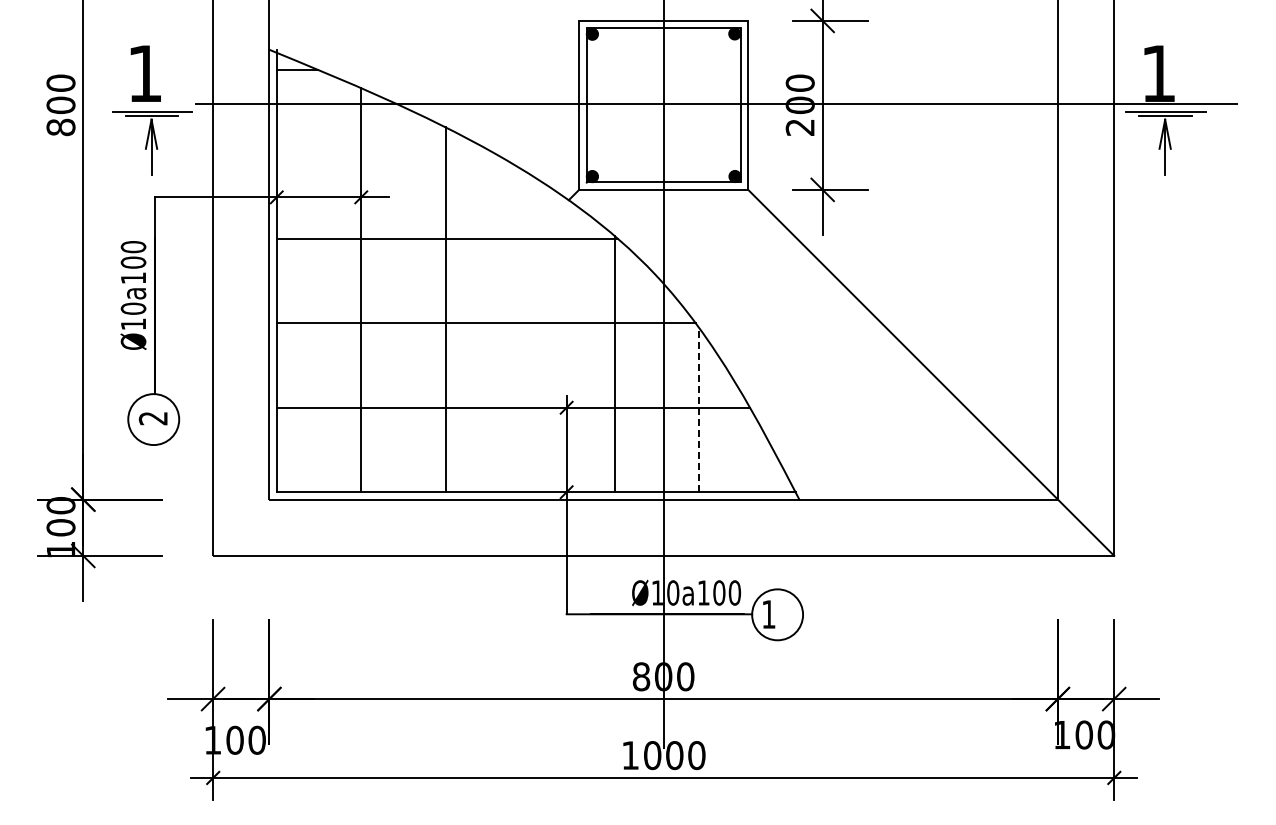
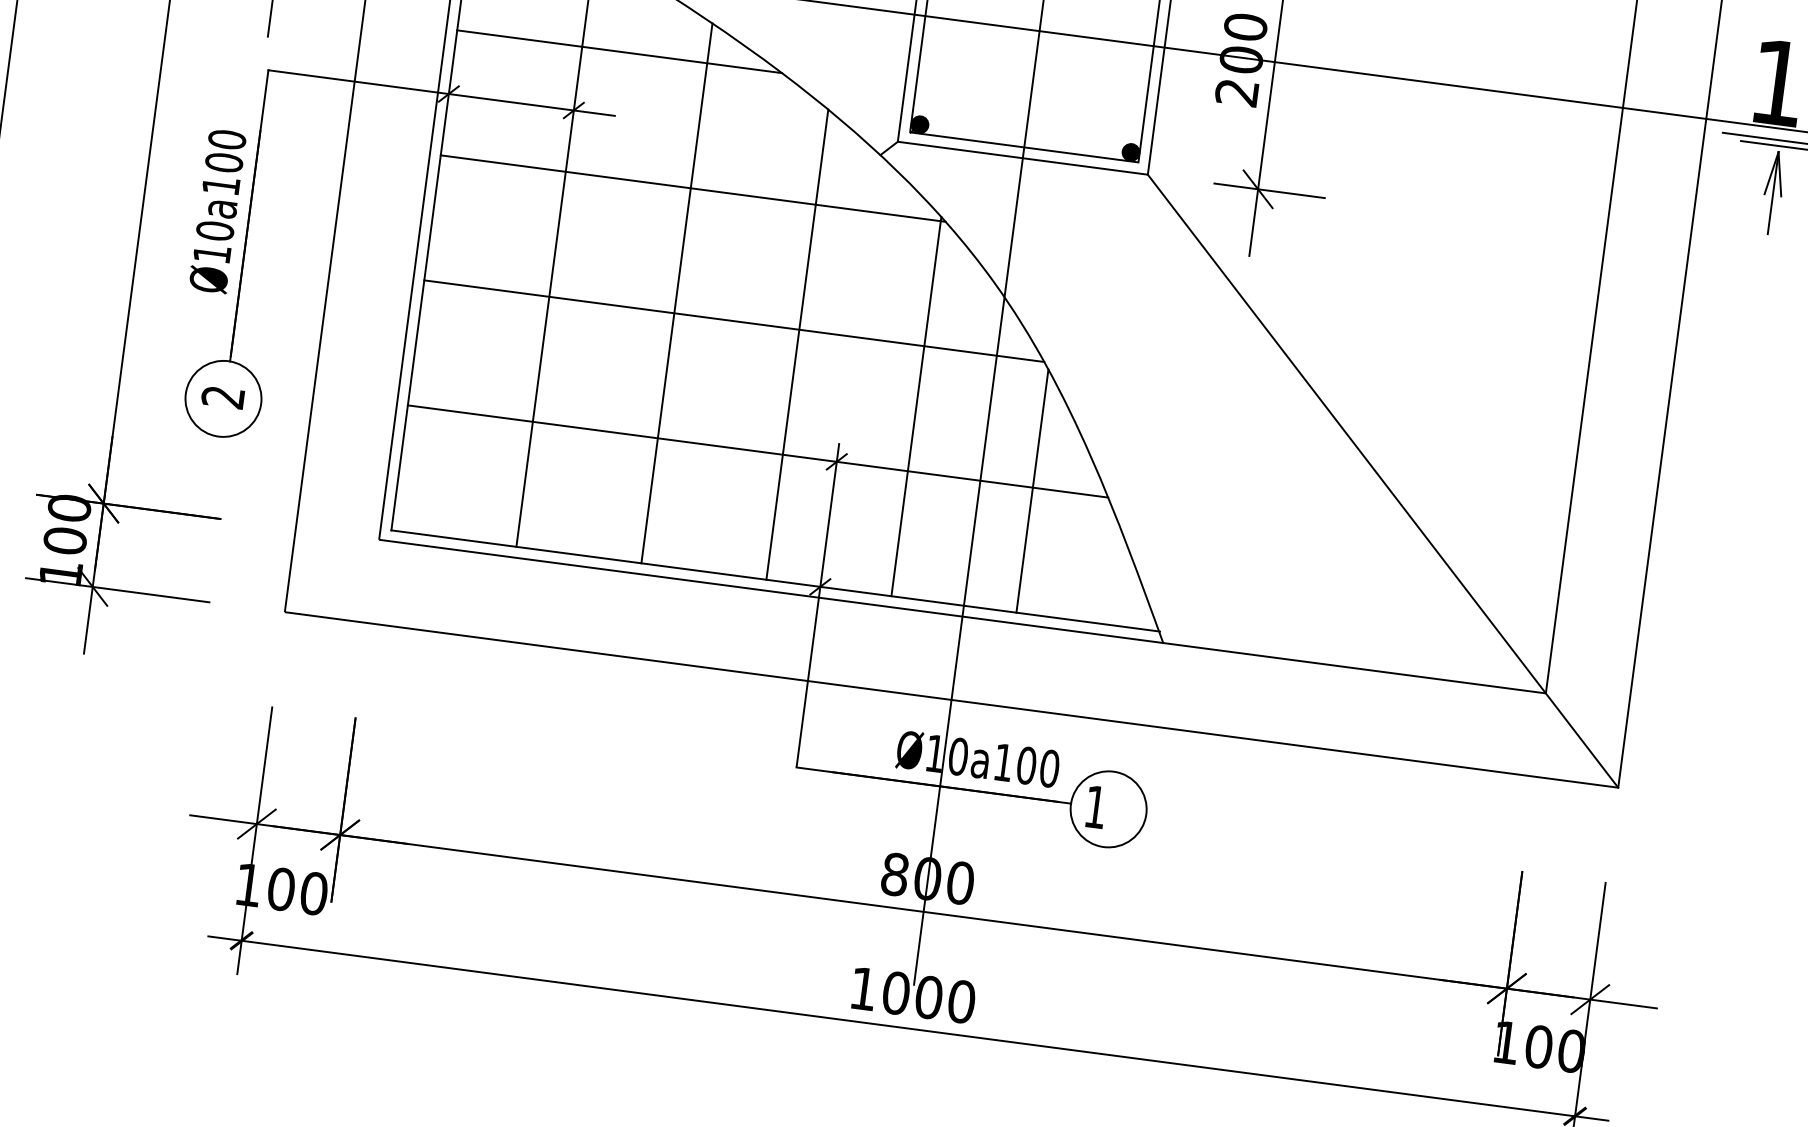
line: (386, 154) -> (619, 51), added
line: (530, 333) -> (797, 344), added
line: (699, 409) -> (1033, 490), dashed -> solid

